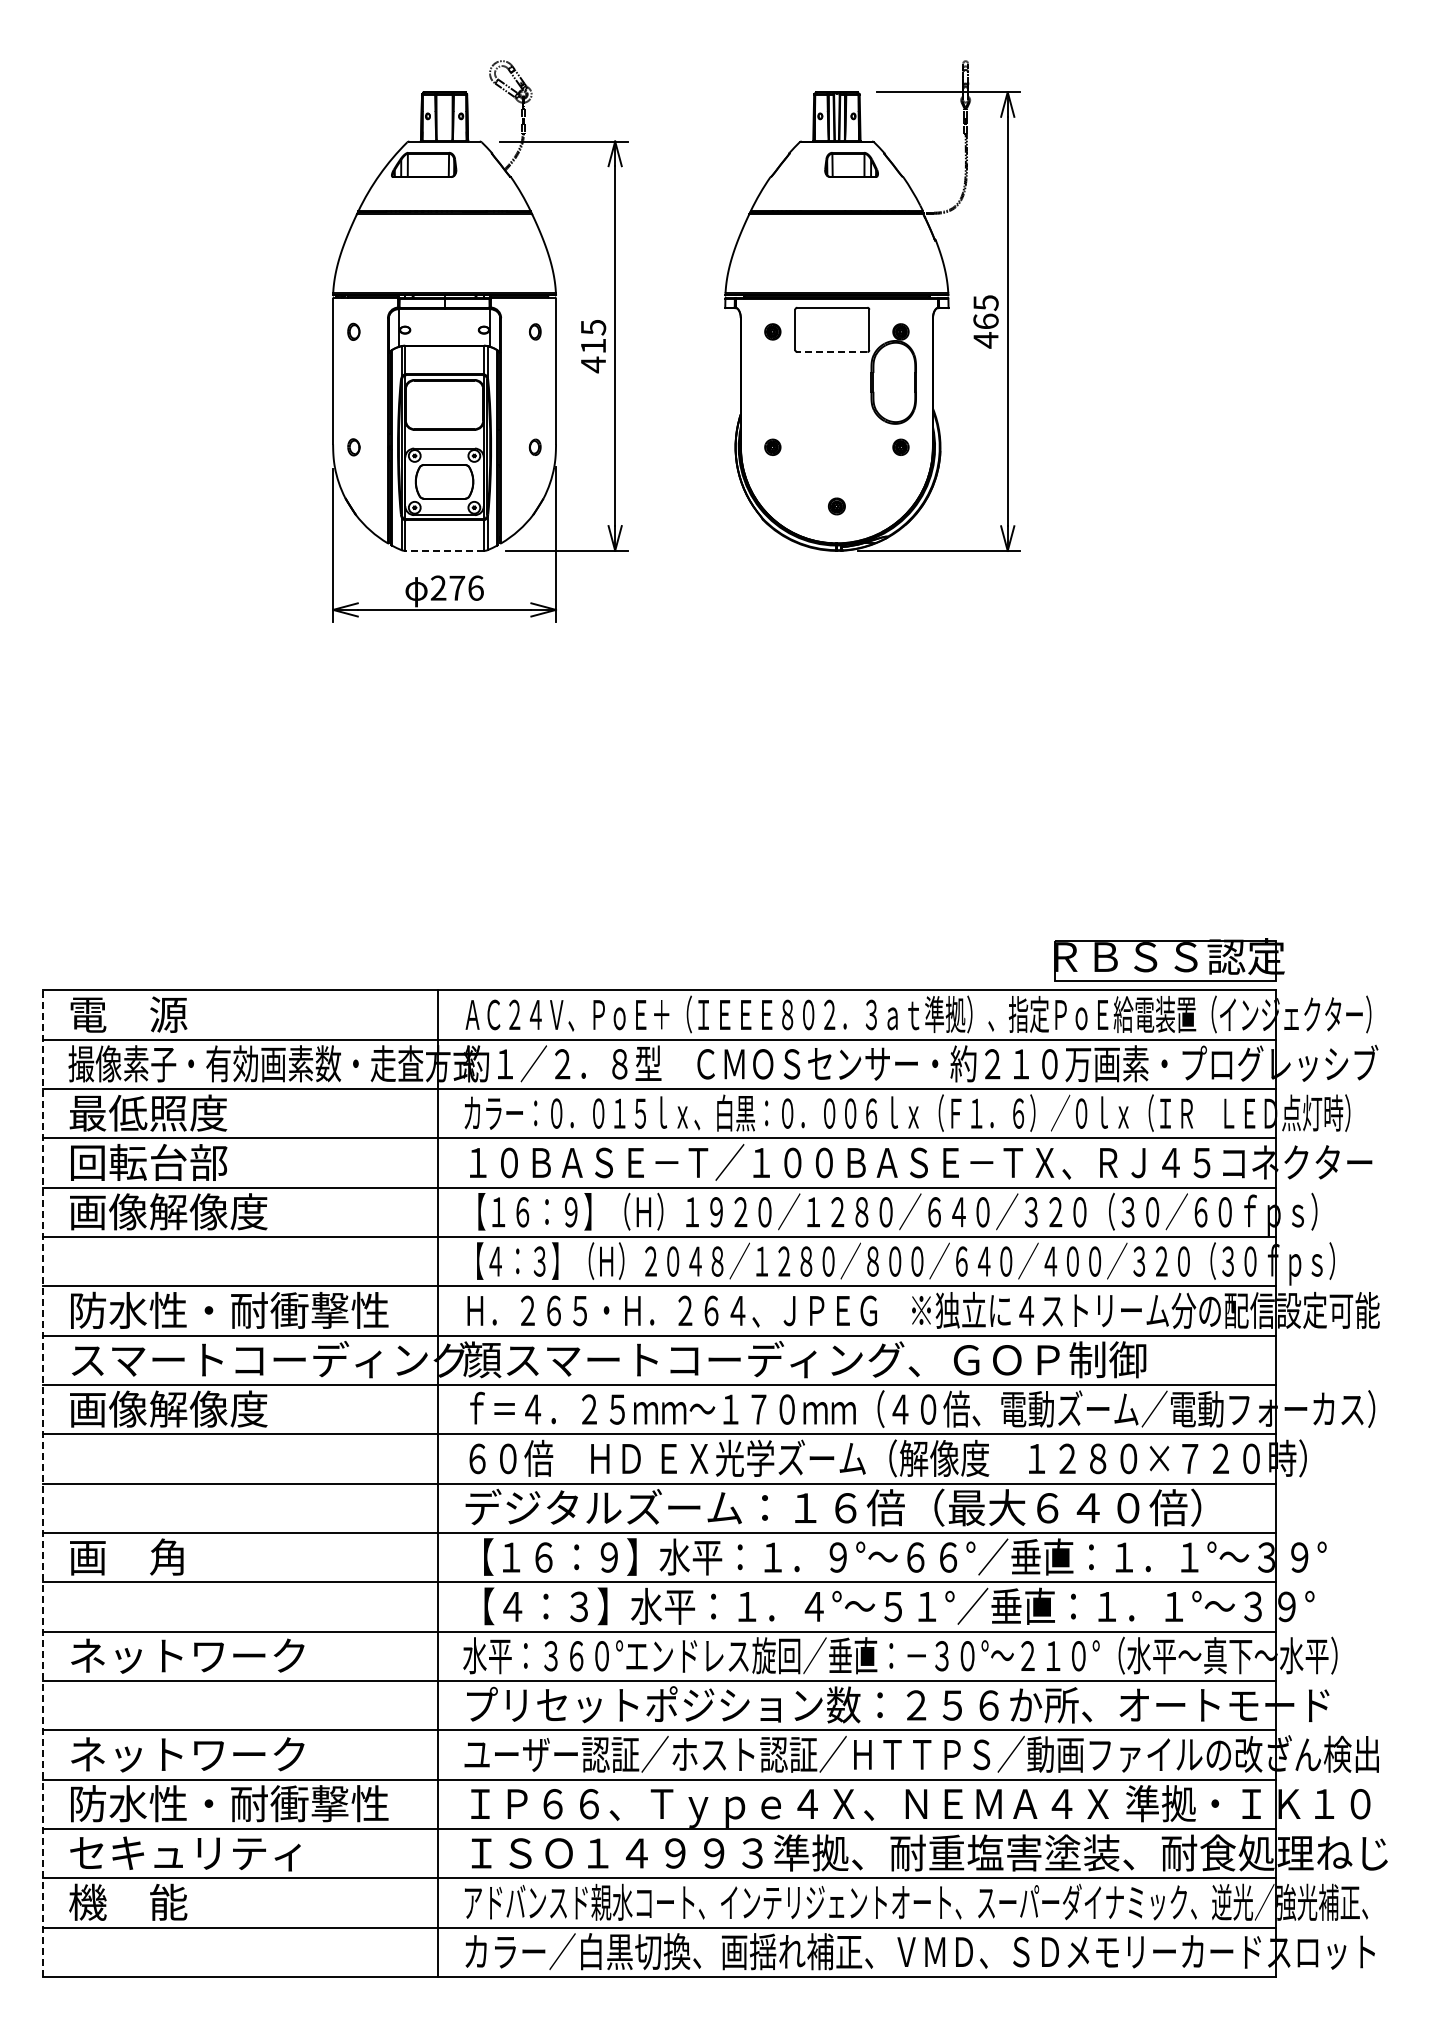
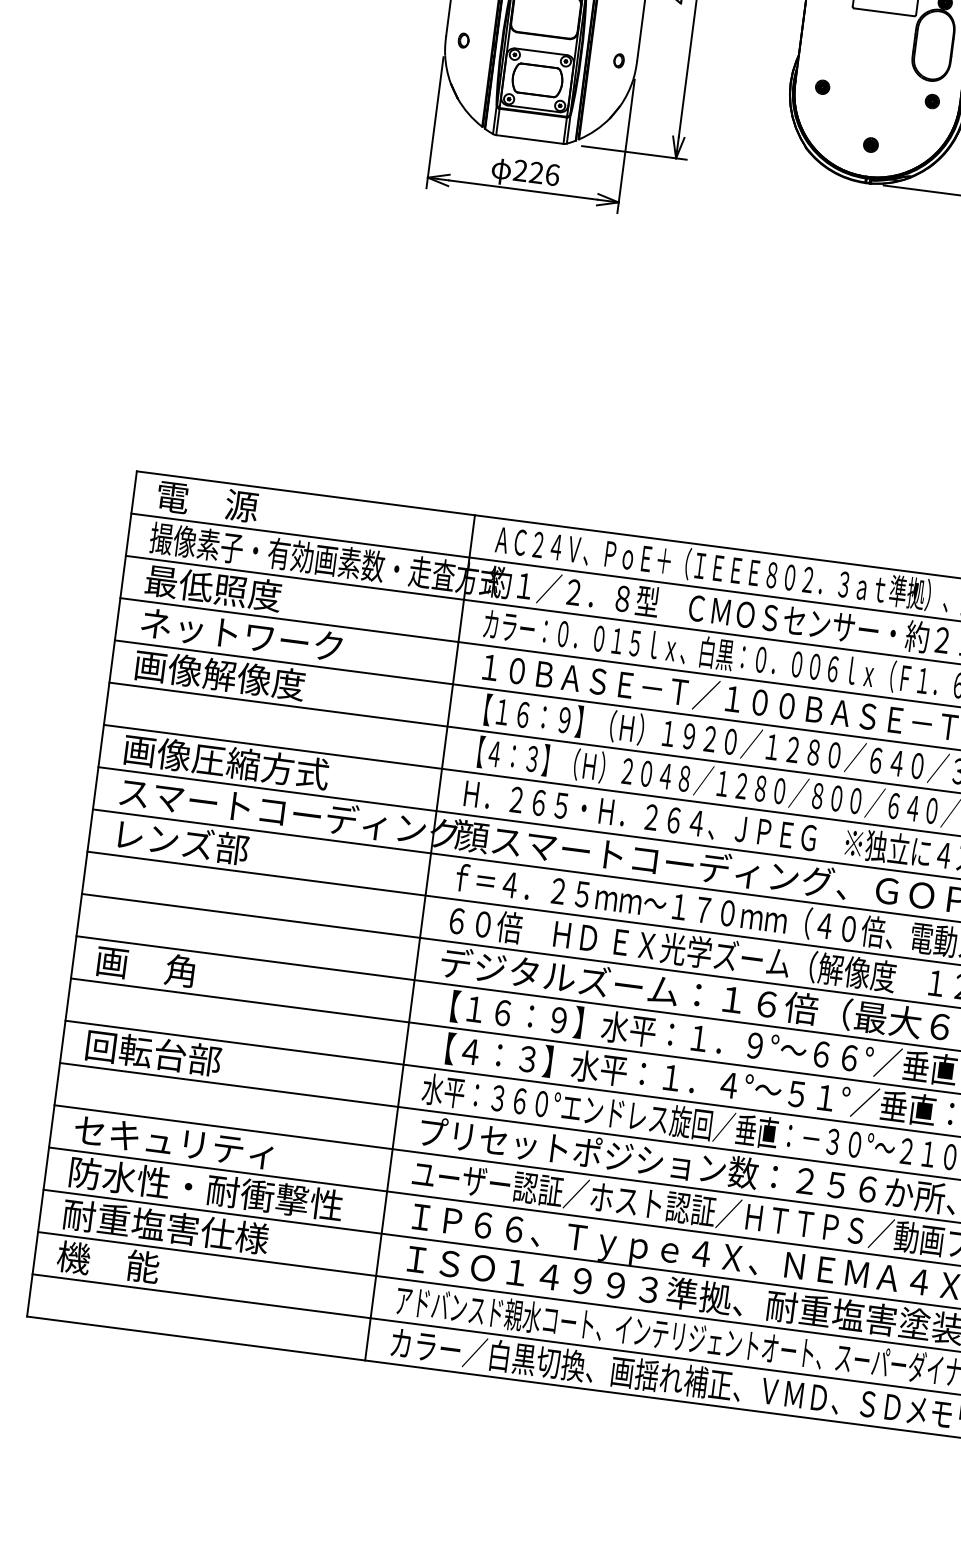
line: (831, 352) -> (883, 12), dashed -> solid
line: (444, 550) -> (529, 139), dashed -> solid
text: (457, 587) -> (536, 172), 276 -> 226
text: (187, 1161) -> (241, 634), 回転台部 -> ネットワーク
text: (229, 1309) -> (261, 765), 防水性・耐衝撃性 -> 画像圧縮方式
text: (168, 1408) -> (197, 843), 画像解像度 -> レンズ部
line: (42, 1483) -> (81, 893), dashed -> solid
text: (187, 1655) -> (186, 1057), ネットワーク -> 回転台部
text: (187, 1754) -> (175, 1142), ネットワーク -> セキュリティ
text: (188, 1852) -> (165, 1226), セキュリティ -> 耐重塩害仕様

